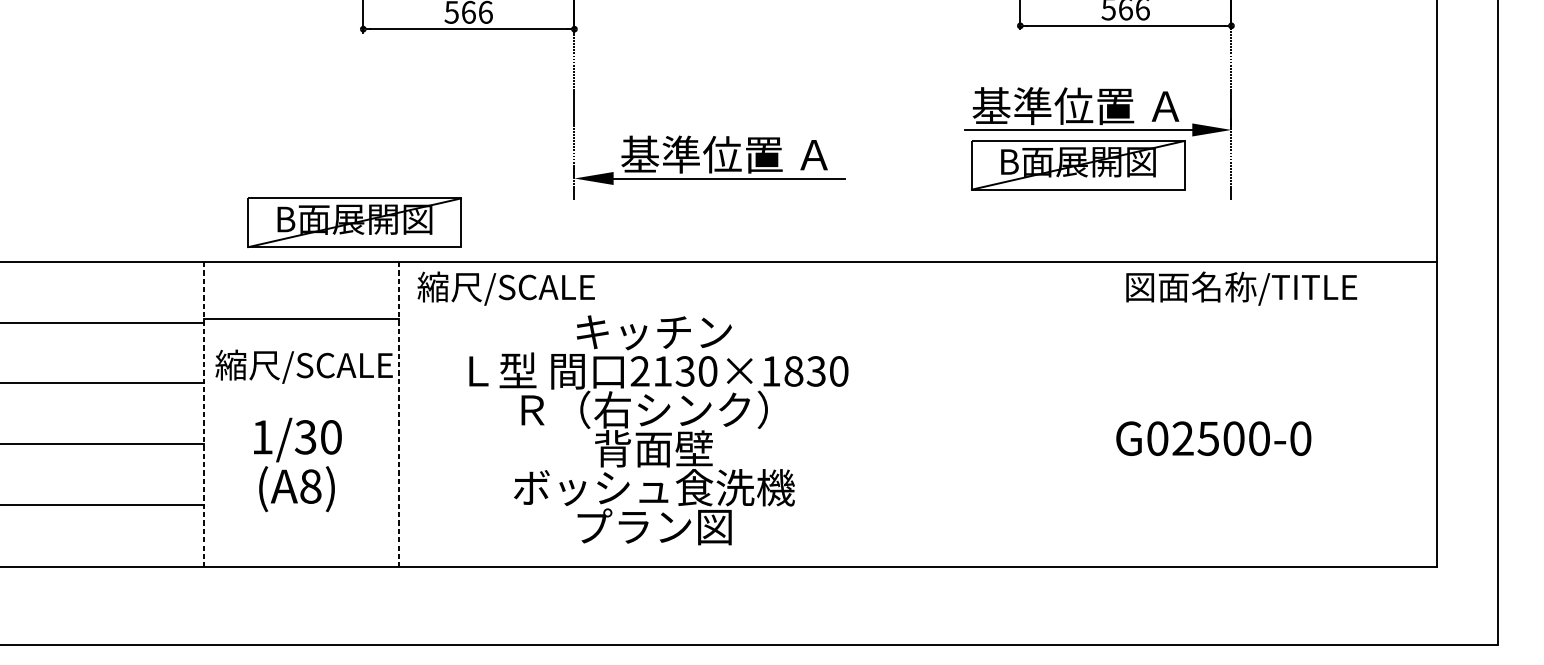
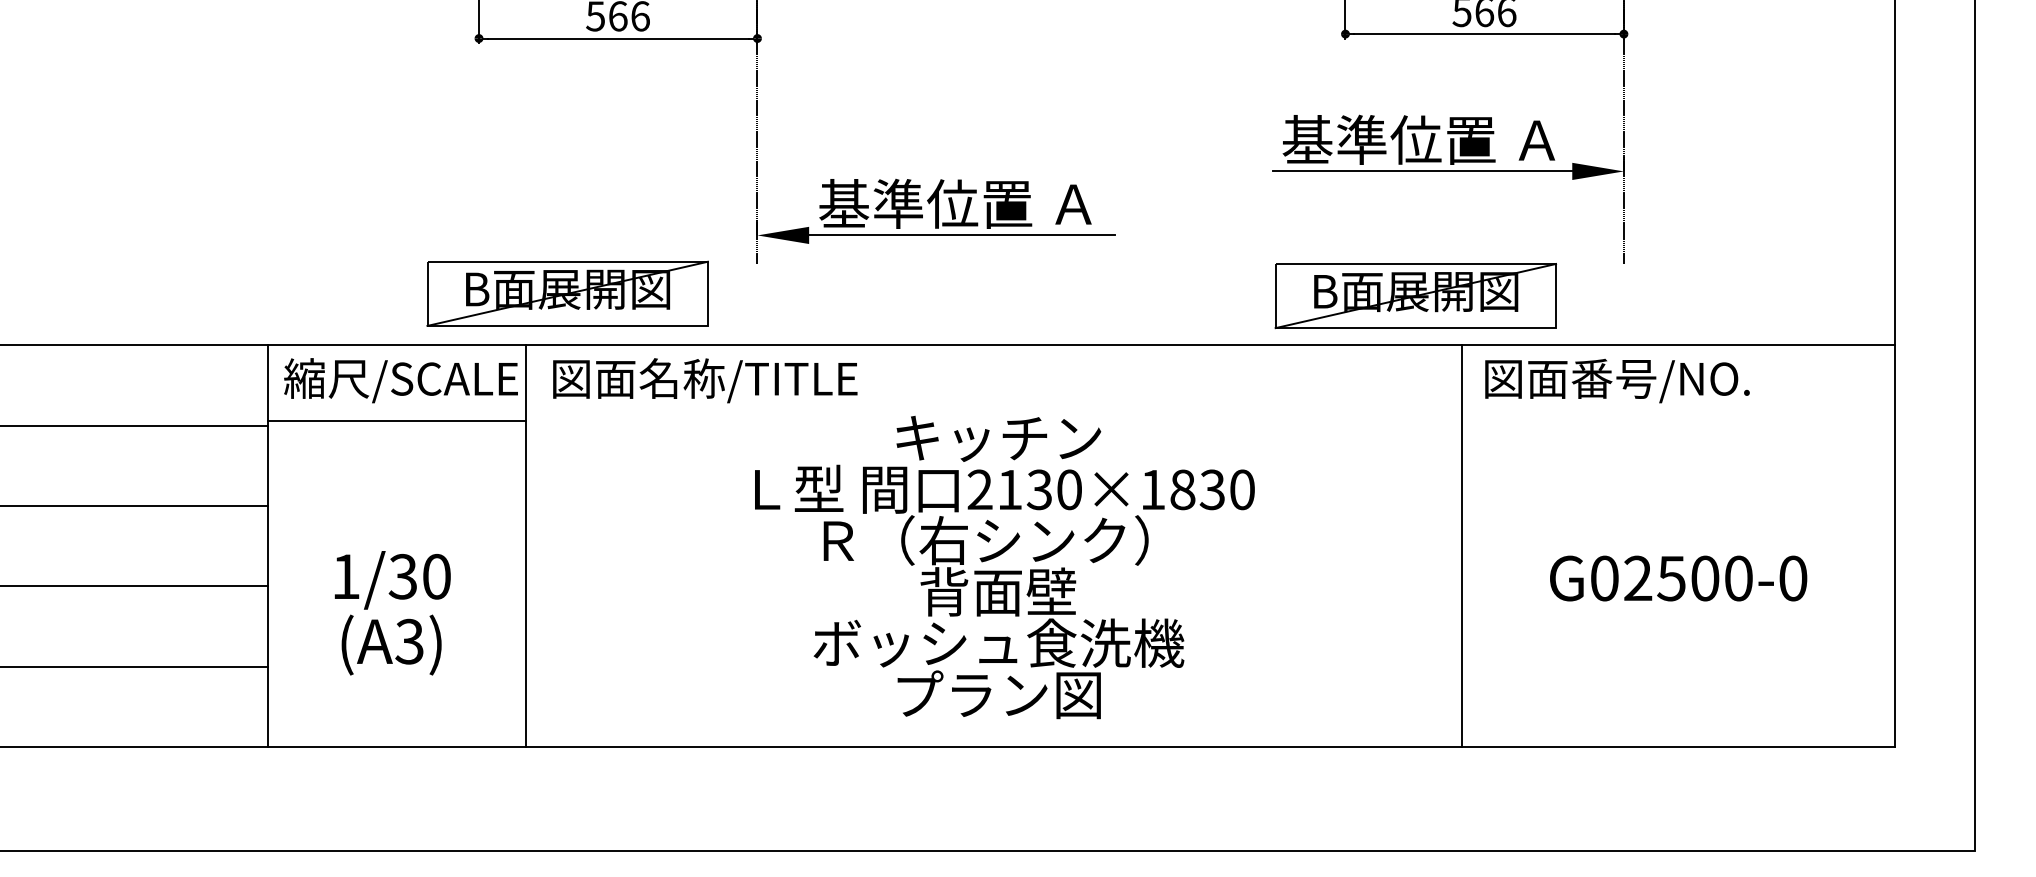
part: (1077, 165) -> (1415, 296), moved
part: (354, 222) -> (567, 293), moved
text: (1274, 287) -> (1680, 378), 図面名称/TITLE -> 図面番号/NO.
text: (533, 288) -> (703, 380), 縮尺/SCALE -> 図面名称/TITLE
text: (303, 366) -> (400, 380), moved
line: (203, 414) -> (268, 546), dashed -> solid
line: (399, 414) -> (526, 546), dashed -> solid
line: (1108, 414) -> (1461, 546), added
text: (658, 430) -> (1004, 567), moved
text: (1213, 438) -> (1678, 578), moved
text: (310, 486) -> (409, 641), (A8) -> (A3)

